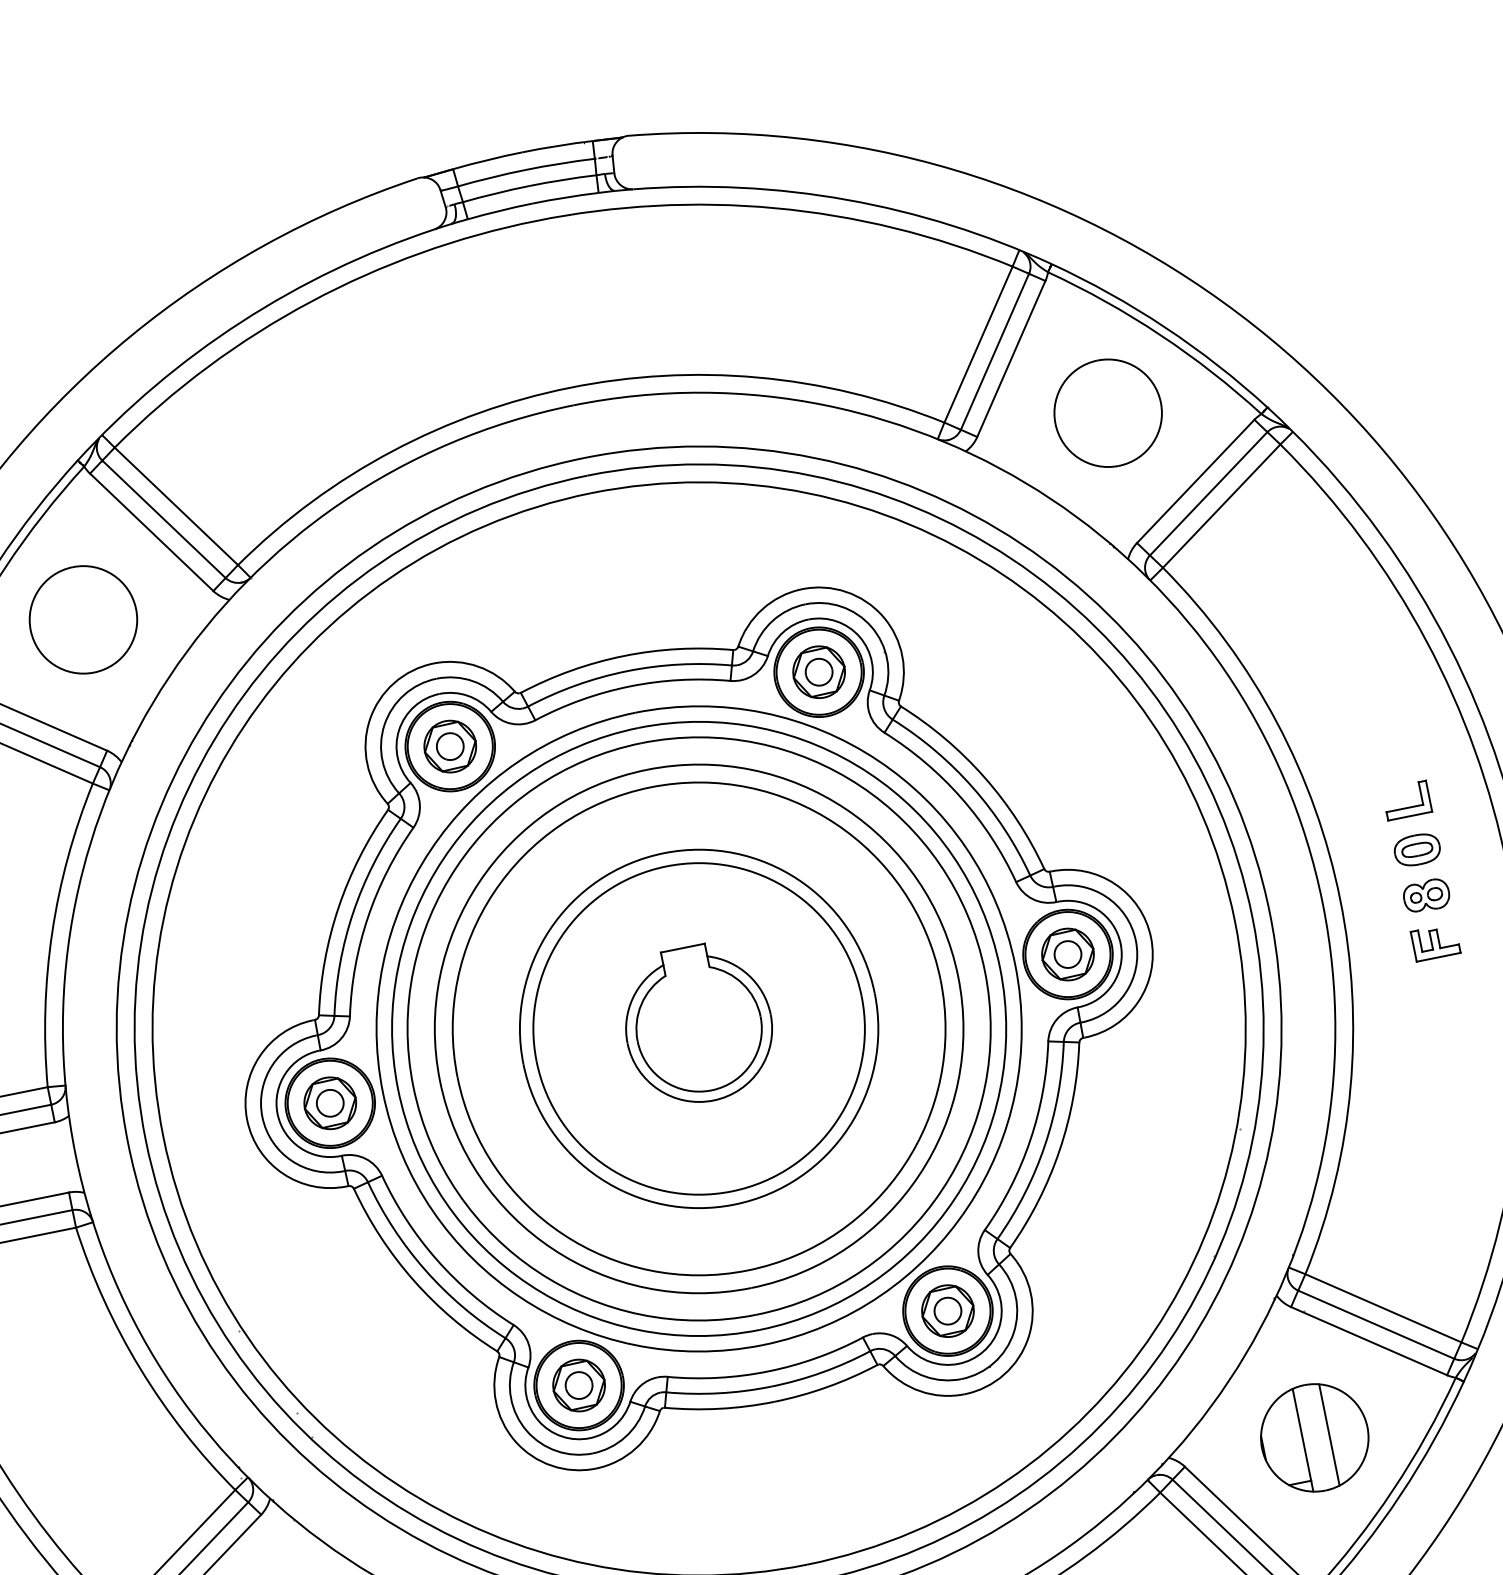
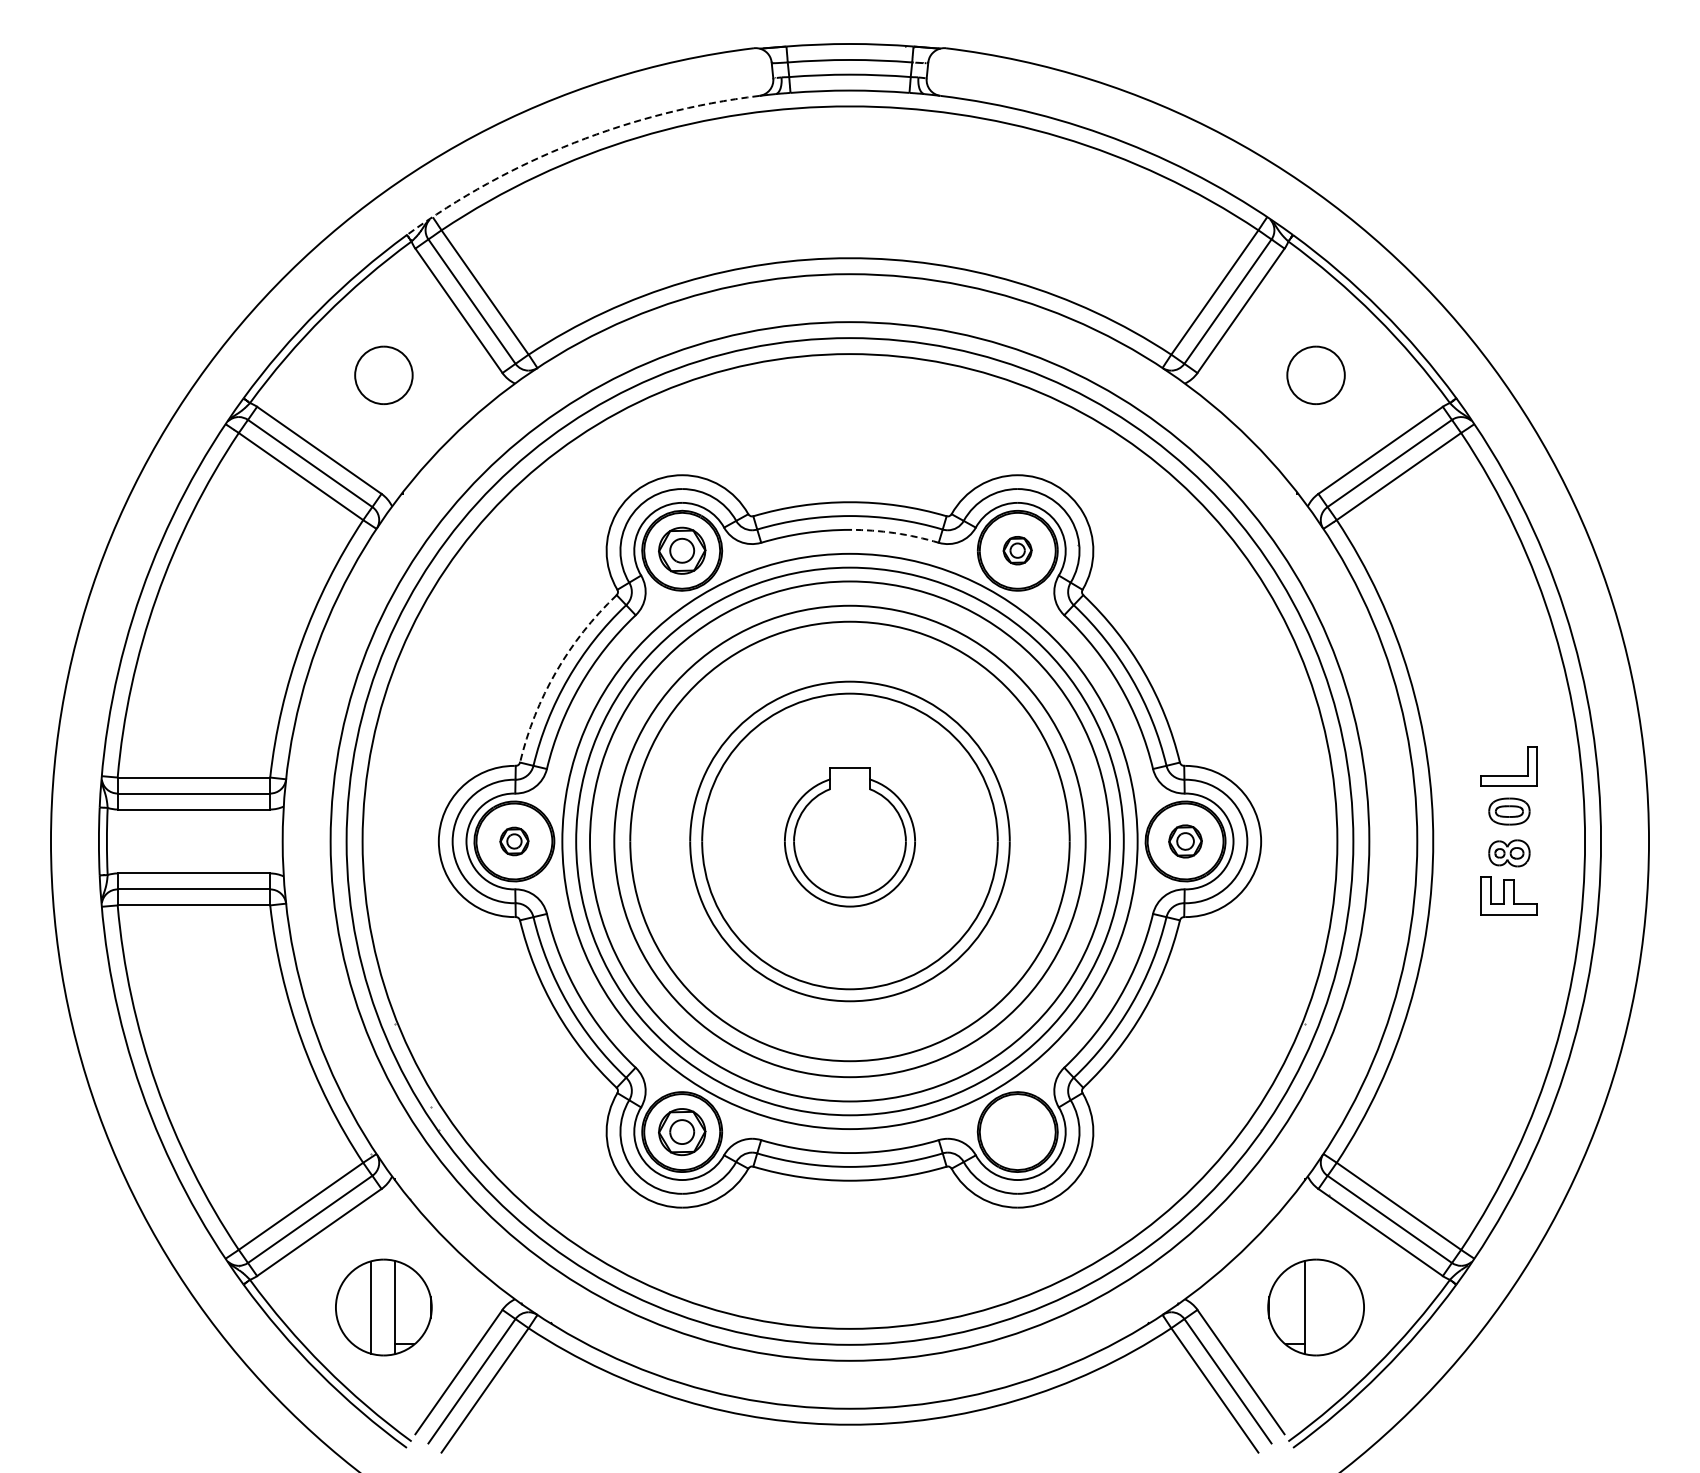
arc: (241, 321) -> (574, 142), solid -> dashed
part: (1107, 413) -> (1315, 375), size x0.6
part: (83, 620) -> (383, 375), size x0.6
part: (818, 671) -> (1017, 550), size x0.6
arc: (679, 680) -> (894, 533), solid -> dashed
part: (1406, 800) -> (1508, 766), size x1.4
arc: (338, 907) -> (556, 671), solid -> dashed
part: (1434, 942) -> (1508, 895), size x1.4
part: (1067, 954) -> (1185, 841), size x0.7
part: (330, 1103) -> (514, 841), size x0.6
part: (947, 1310) -> (1017, 1131), removed
line: (1329, 1434) -> (1329, 1307), removed

